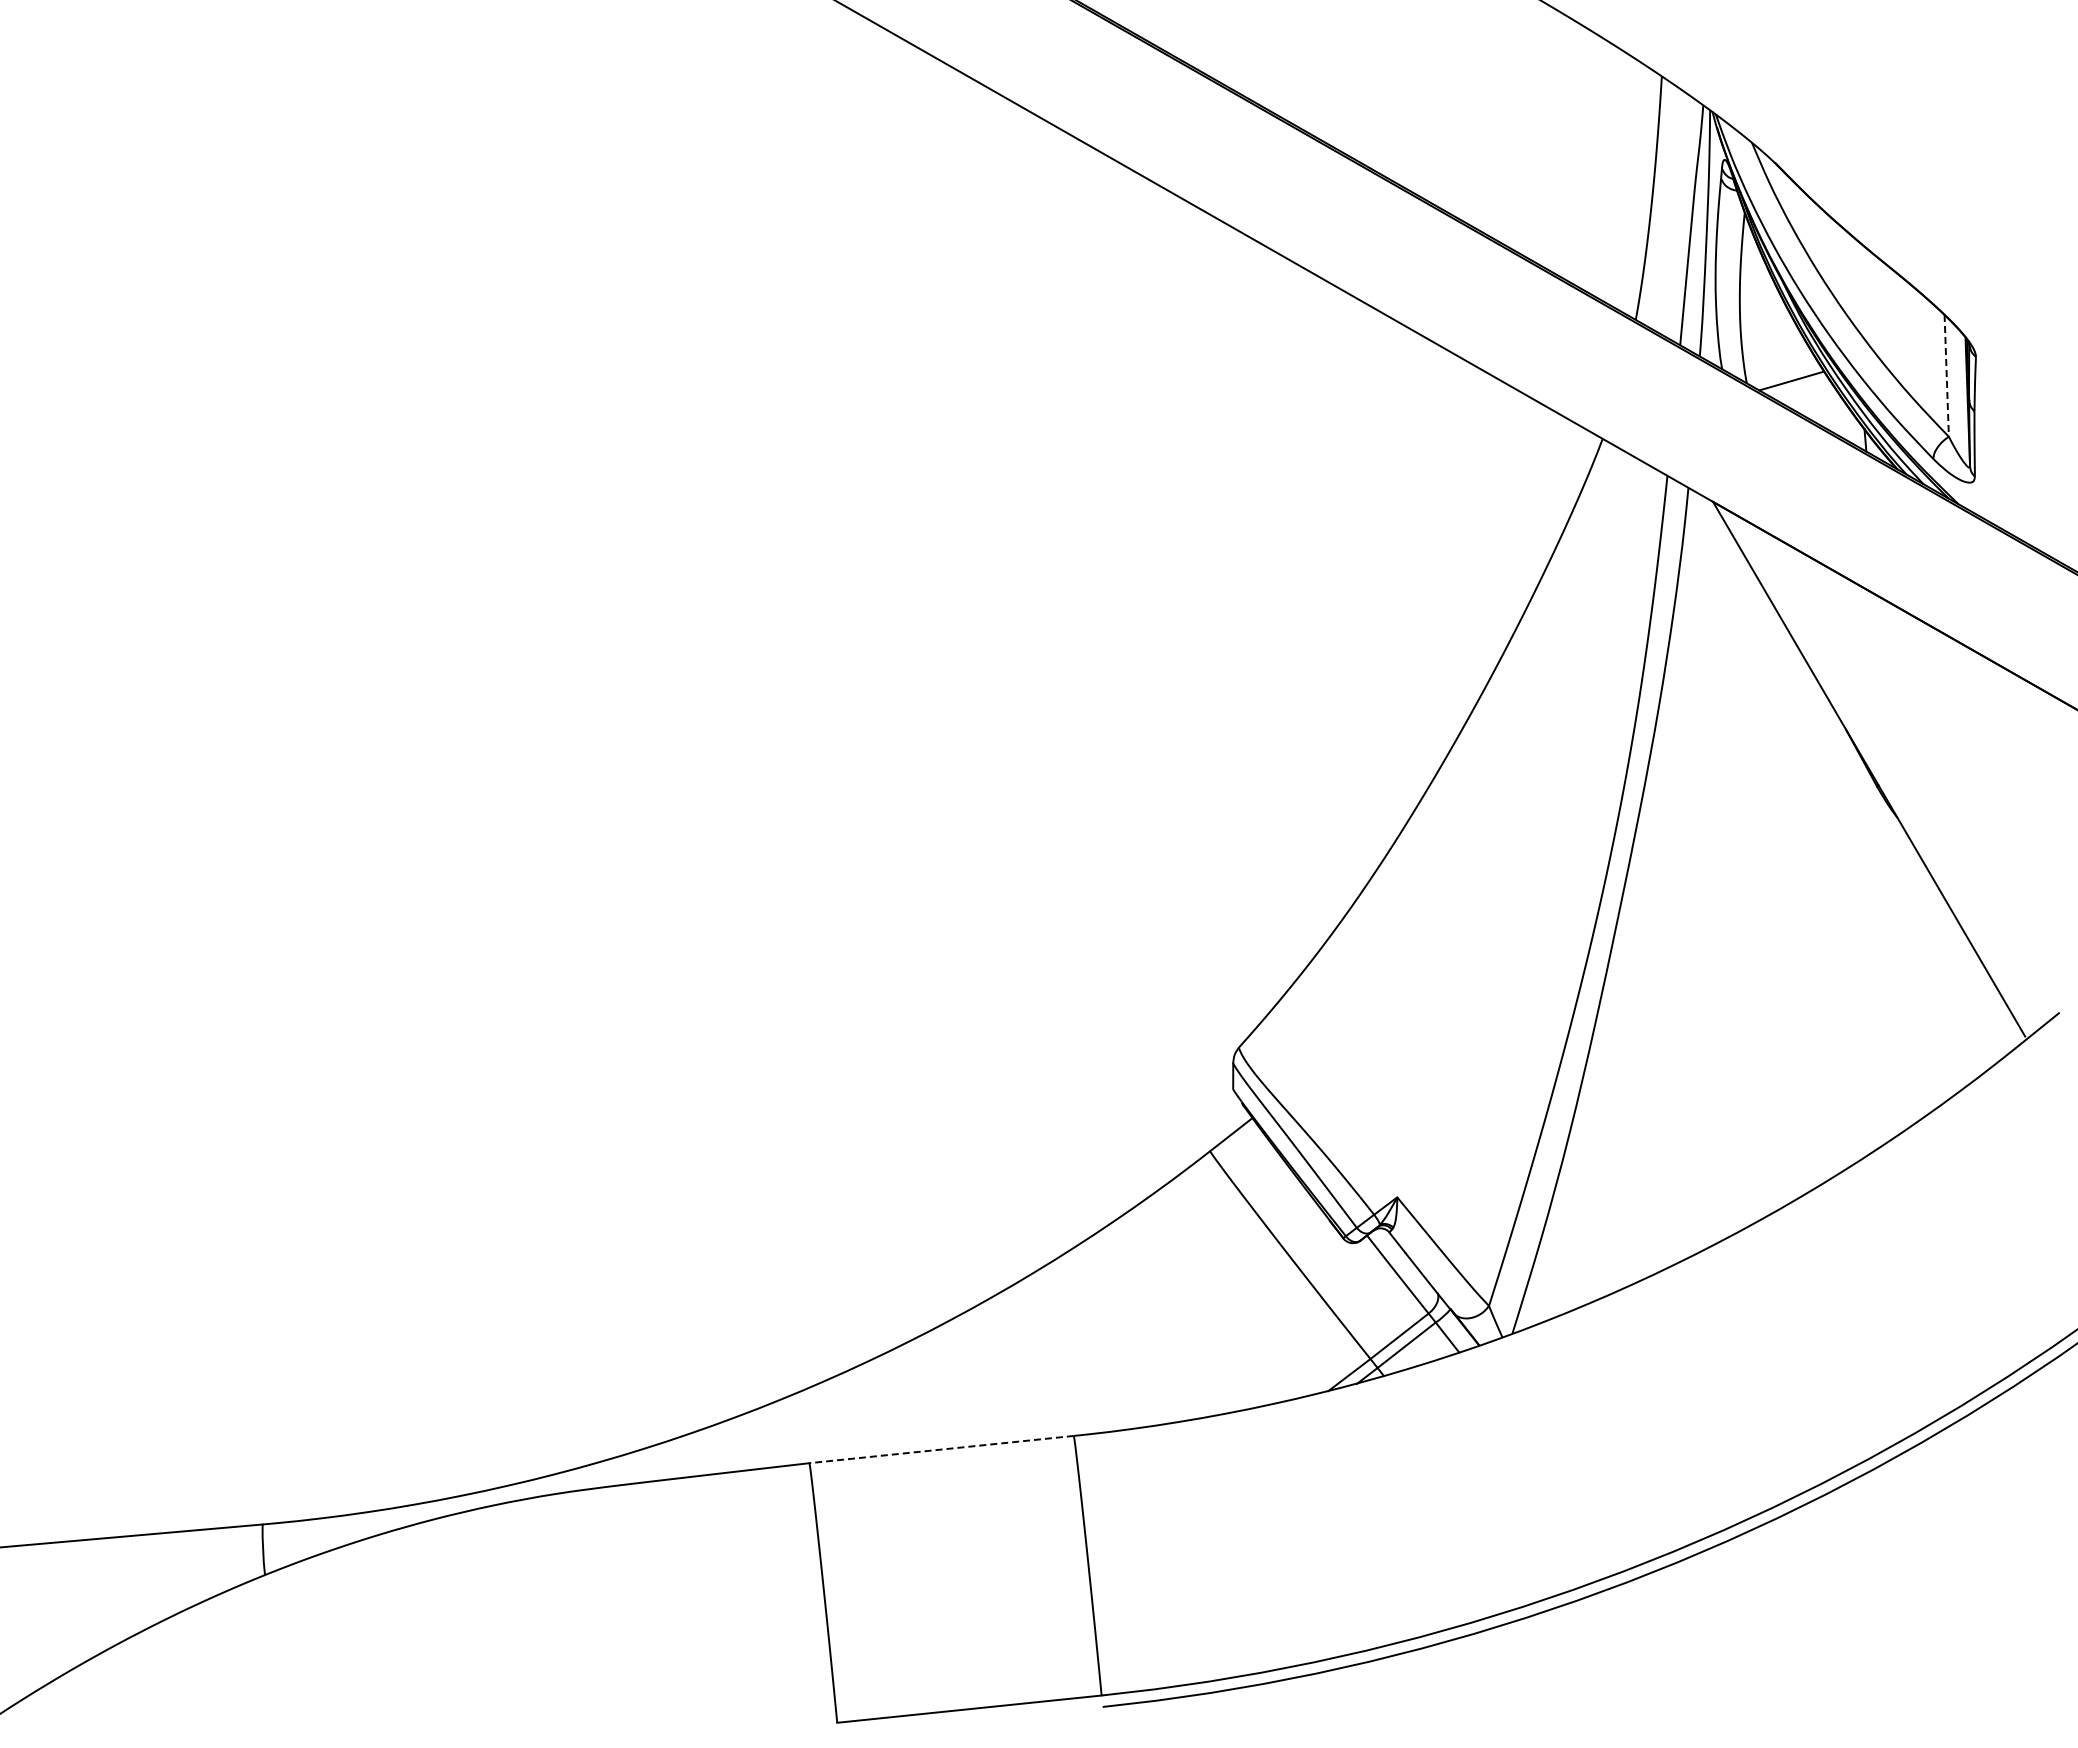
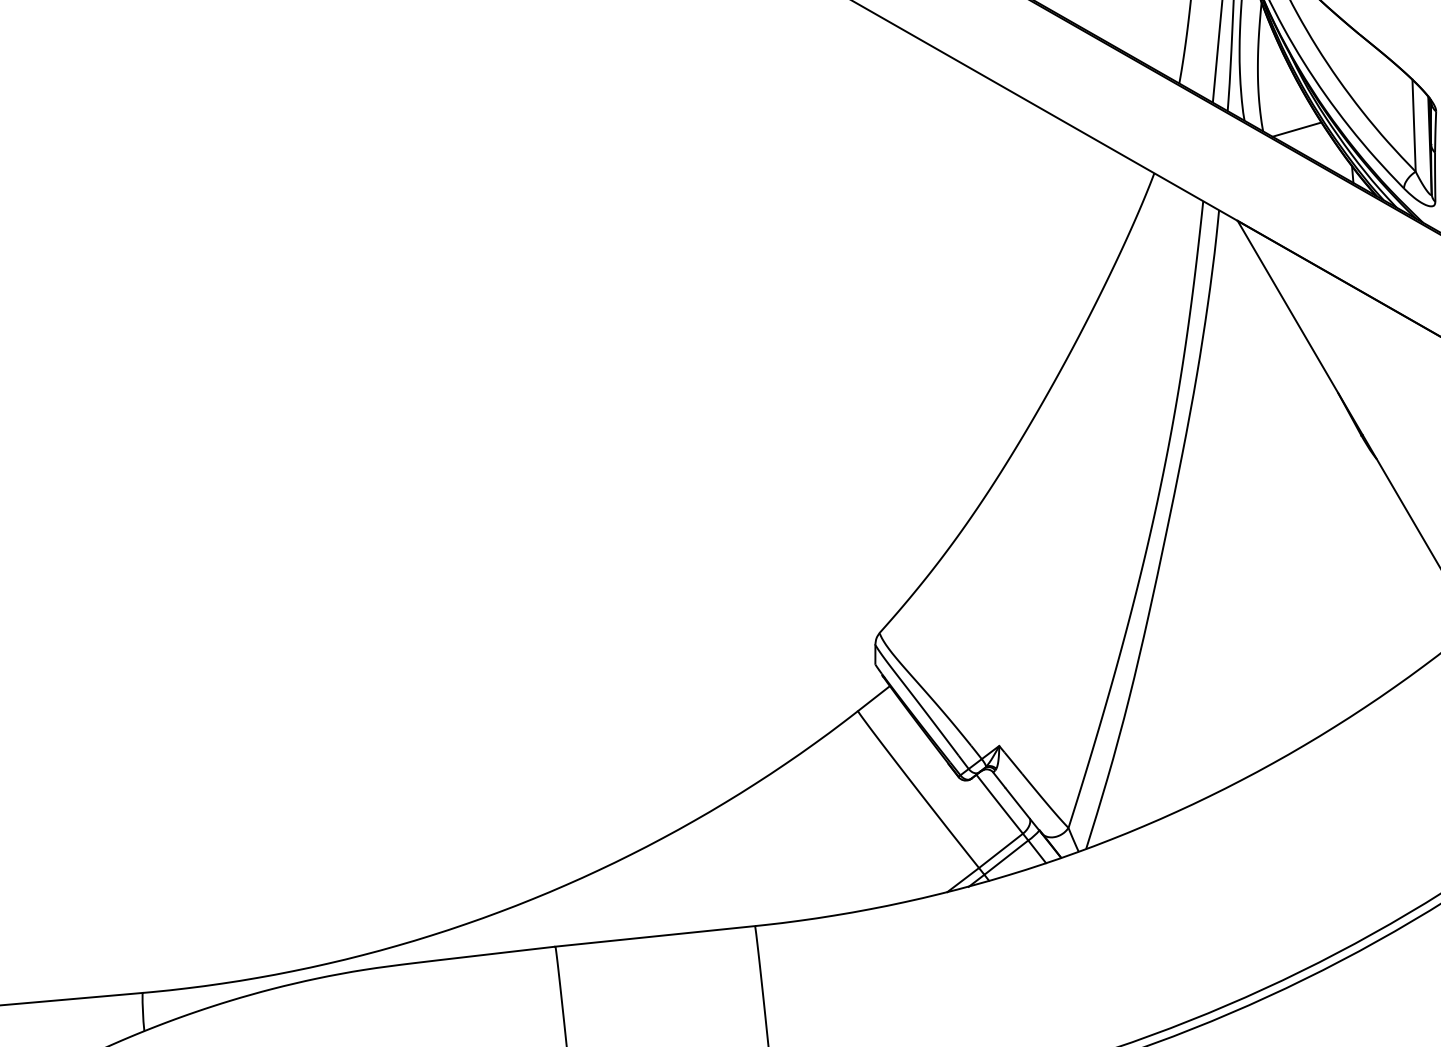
line: (1946, 375) -> (1413, 125), dashed -> solid
line: (940, 1449) -> (654, 936), dashed -> solid

